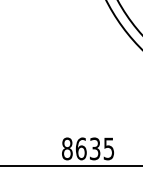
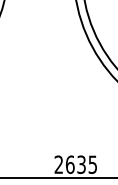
text: (66, 148) -> (58, 164), 8635 -> 2635

